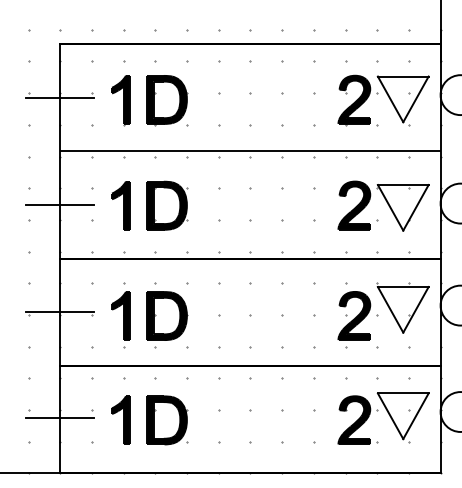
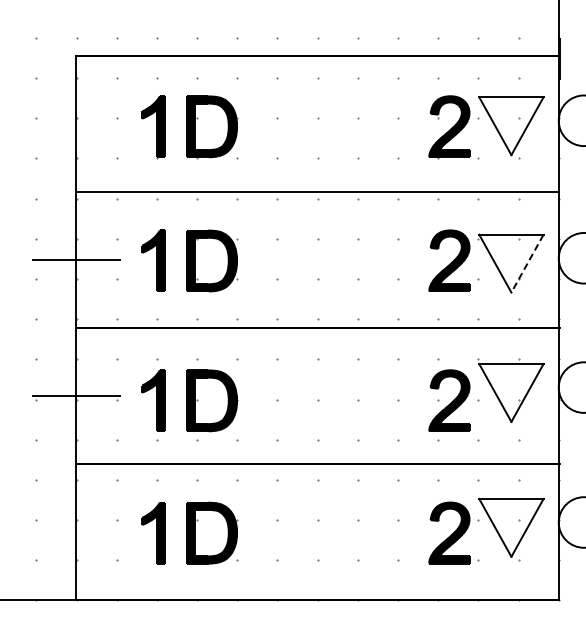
line: (59, 98) -> (75, 124), removed
line: (415, 208) -> (527, 264), solid -> dashed
line: (59, 417) -> (75, 529), removed

